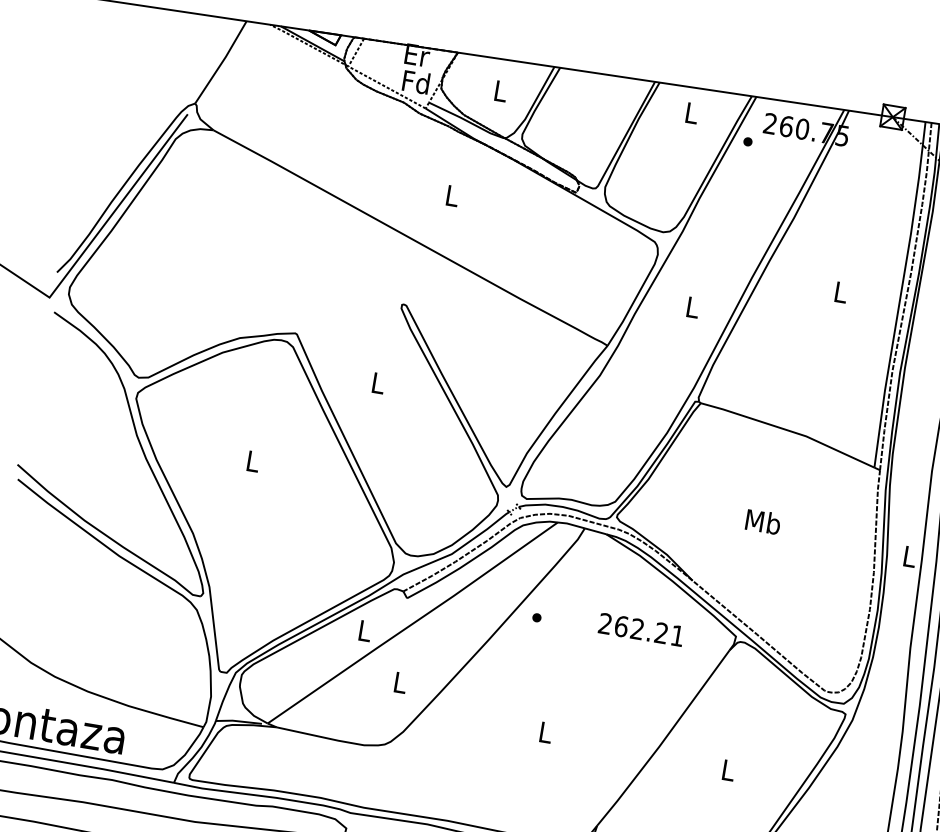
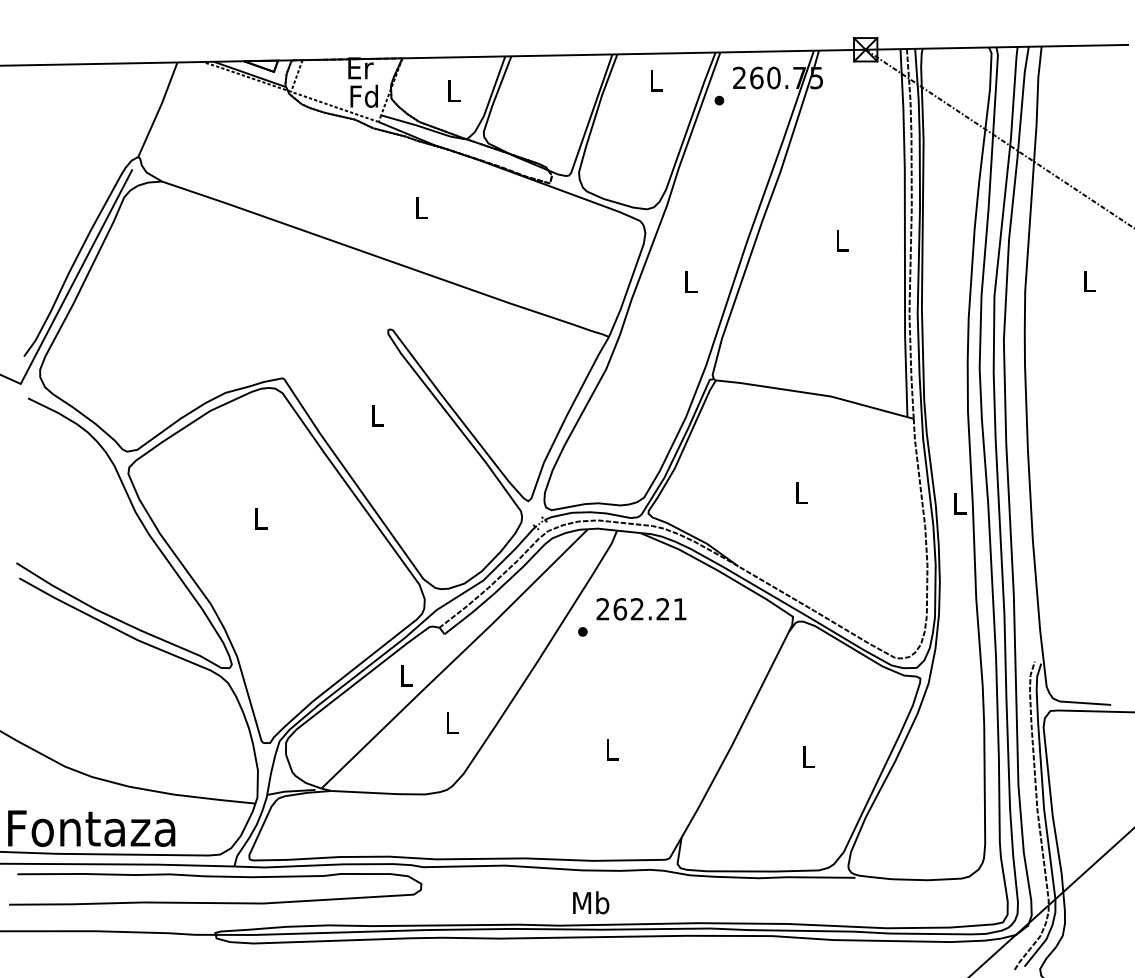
text: (763, 521) -> (801, 492), Mb -> L
text: (641, 630) -> (641, 609), moved

